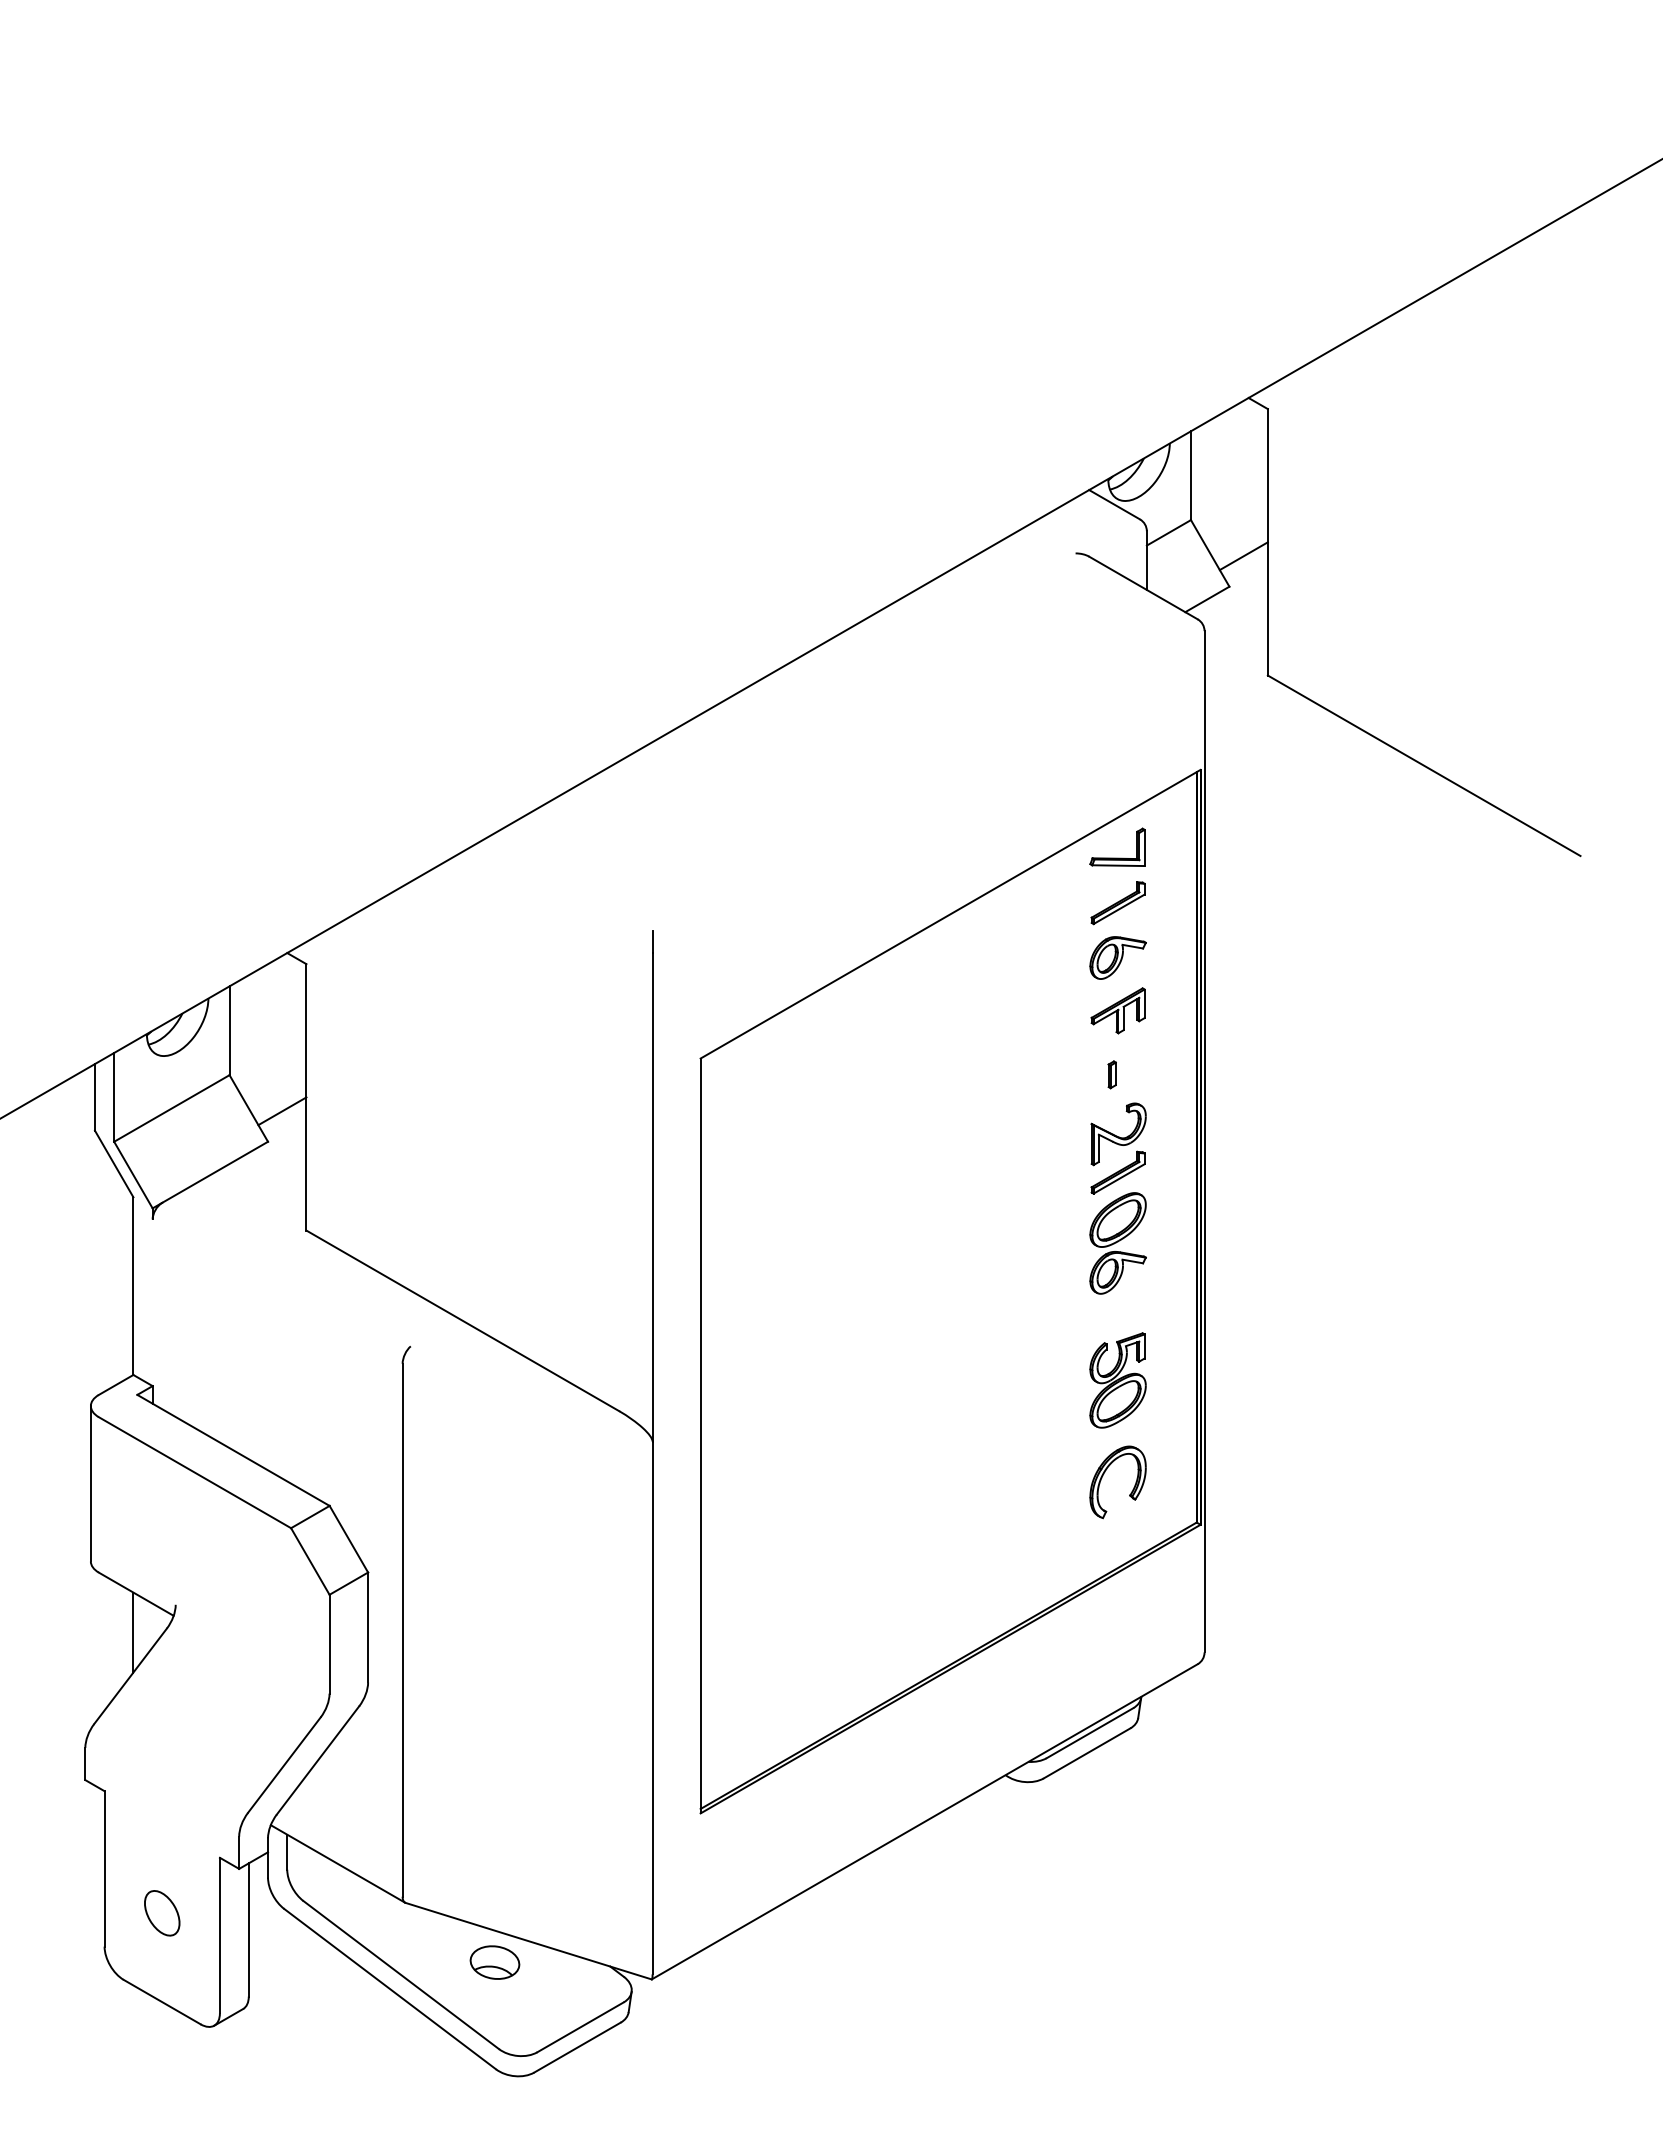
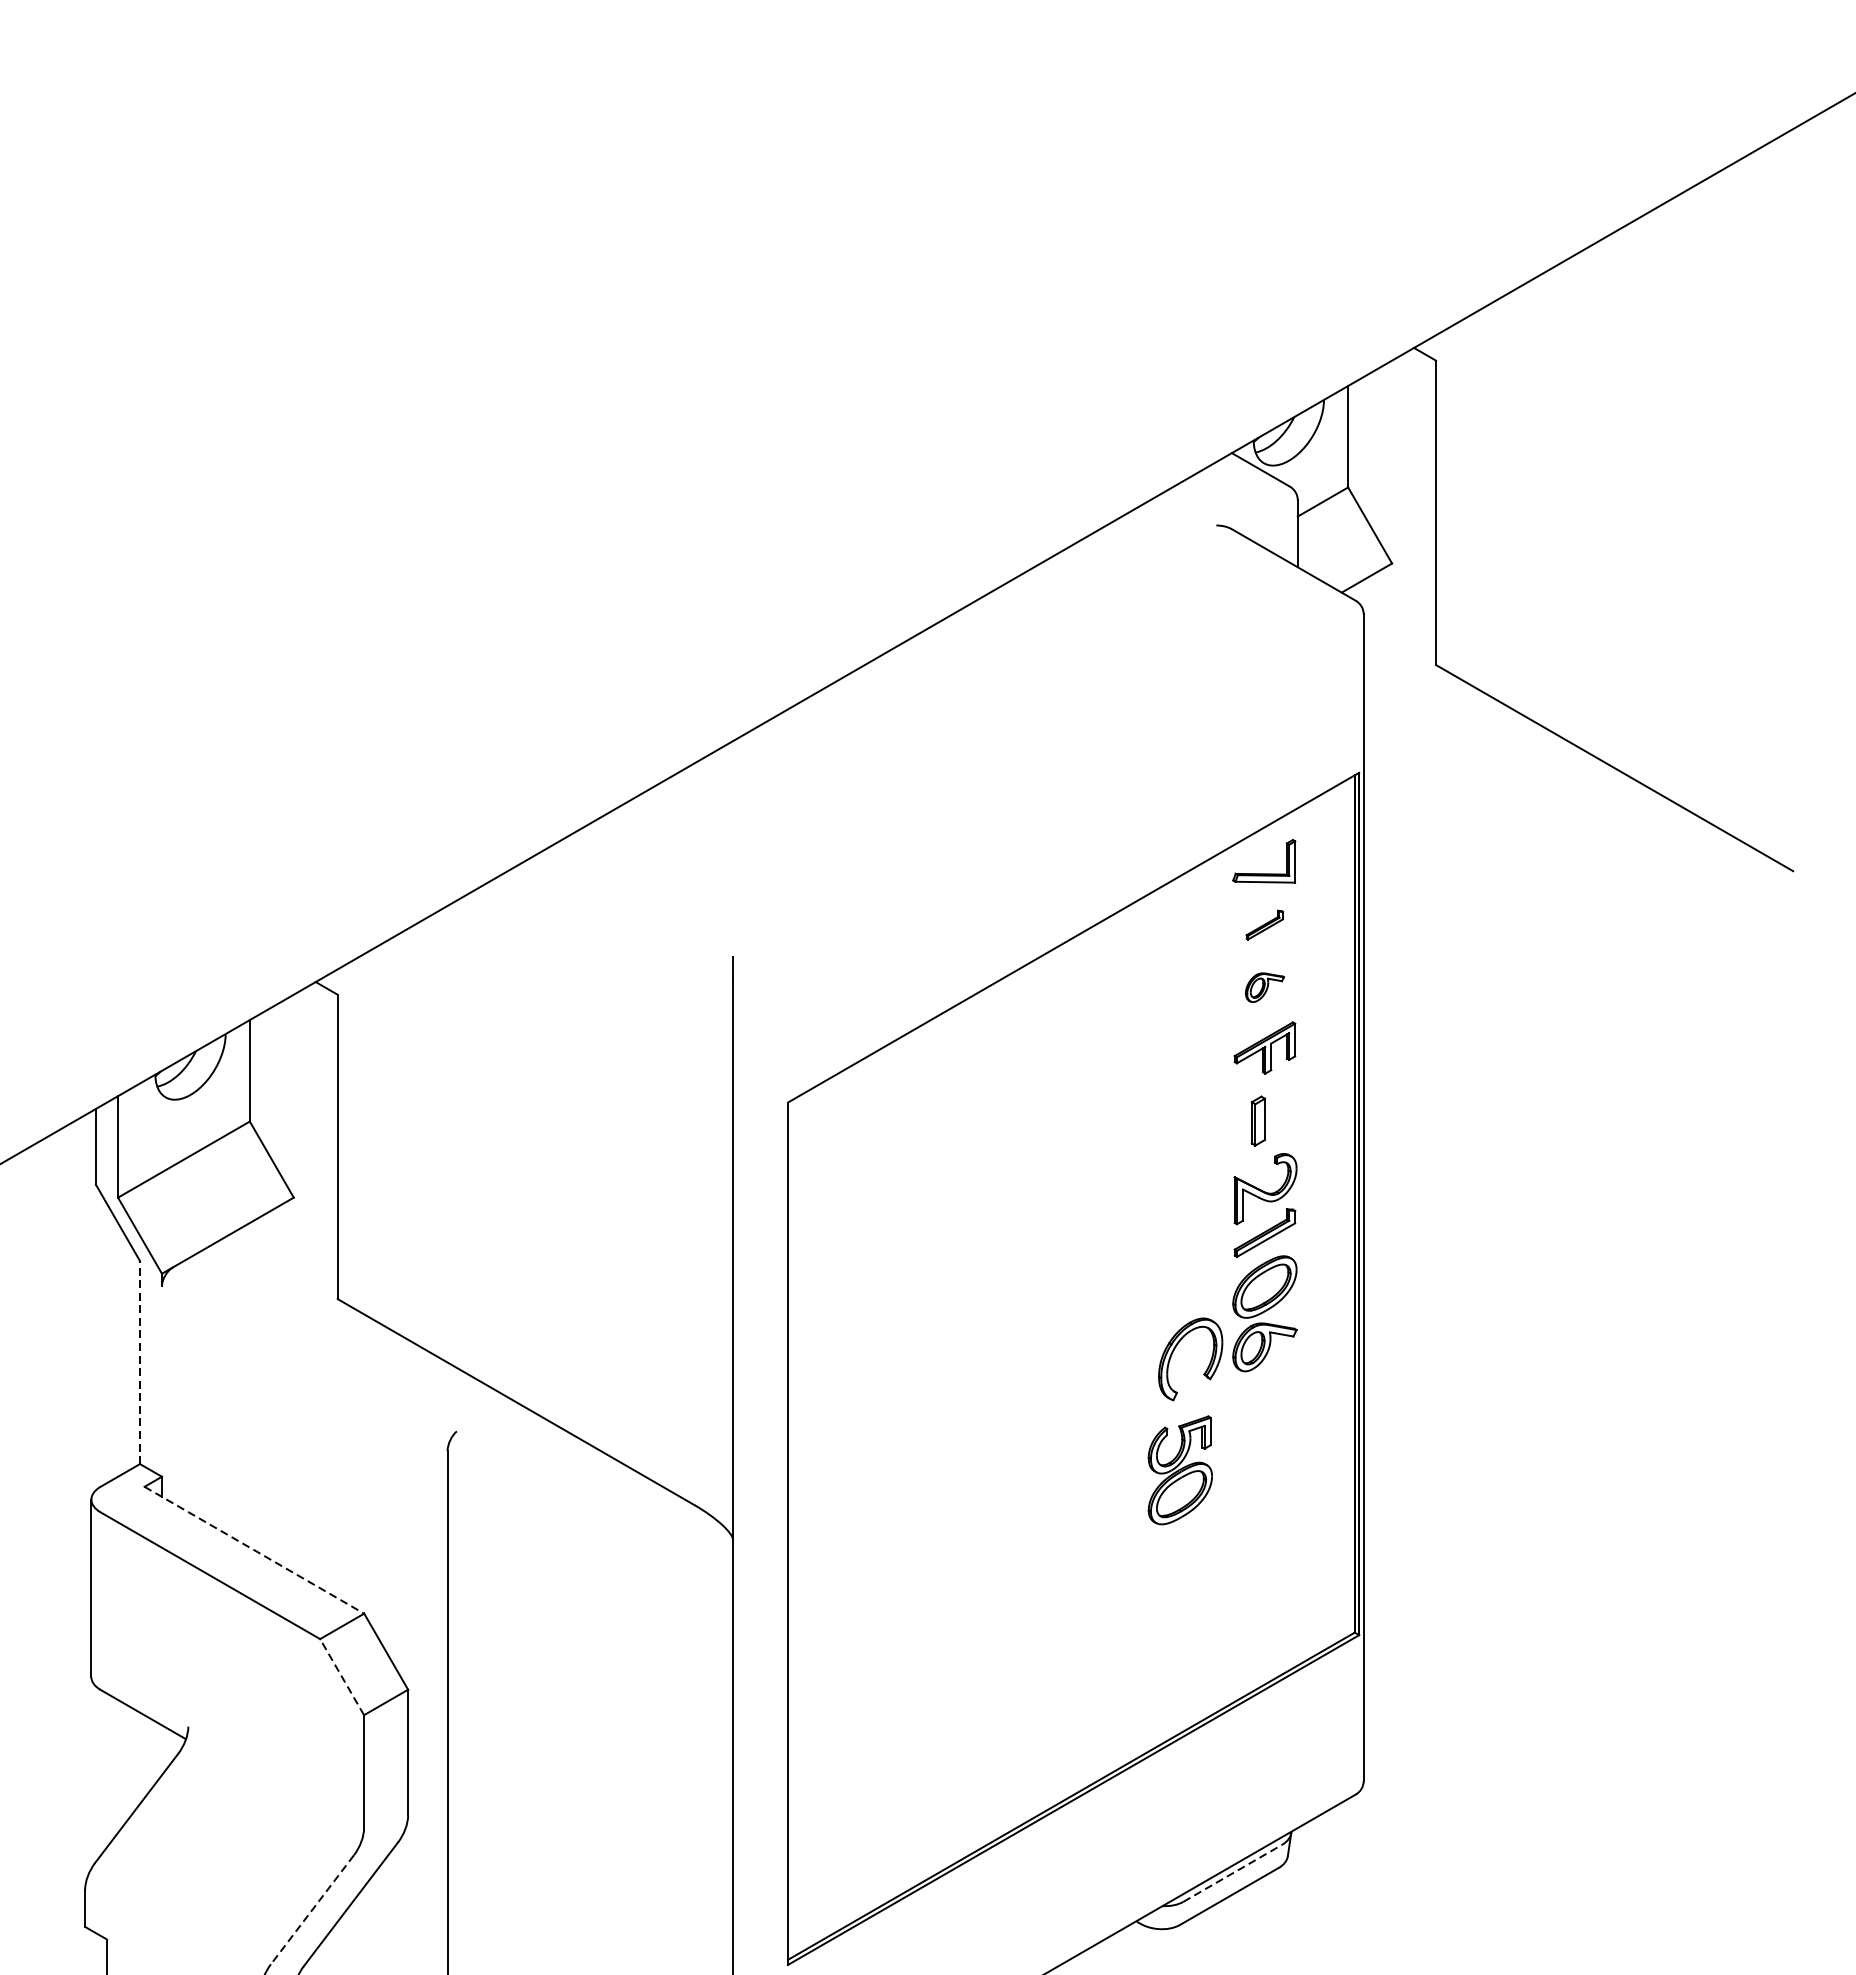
line: (1243, 556) -> (1408, 529), removed
part: (1117, 903) -> (1264, 925), size x0.6
part: (1117, 957) -> (1264, 987), size x0.6
part: (1111, 1074) -> (1257, 1120), size x1.6
line: (282, 1111) -> (310, 1163), removed
line: (133, 1286) -> (140, 1362), solid -> dashed
part: (1117, 1380) -> (1179, 1470), moved
line: (233, 1450) -> (254, 1550), solid -> dashed
part: (1103, 1476) -> (1173, 1352), moved
line: (310, 1561) -> (342, 1677), solid -> dashed
line: (133, 1632) -> (140, 1758), removed
line: (1090, 1733) -> (1233, 1873), solid -> dashed
line: (284, 1765) -> (312, 1910), solid -> dashed

